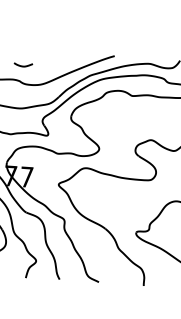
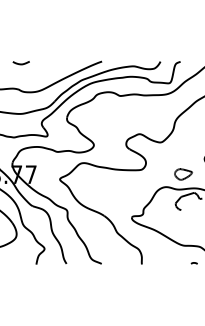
curve: (22, 65) -> (20, 63), moved

